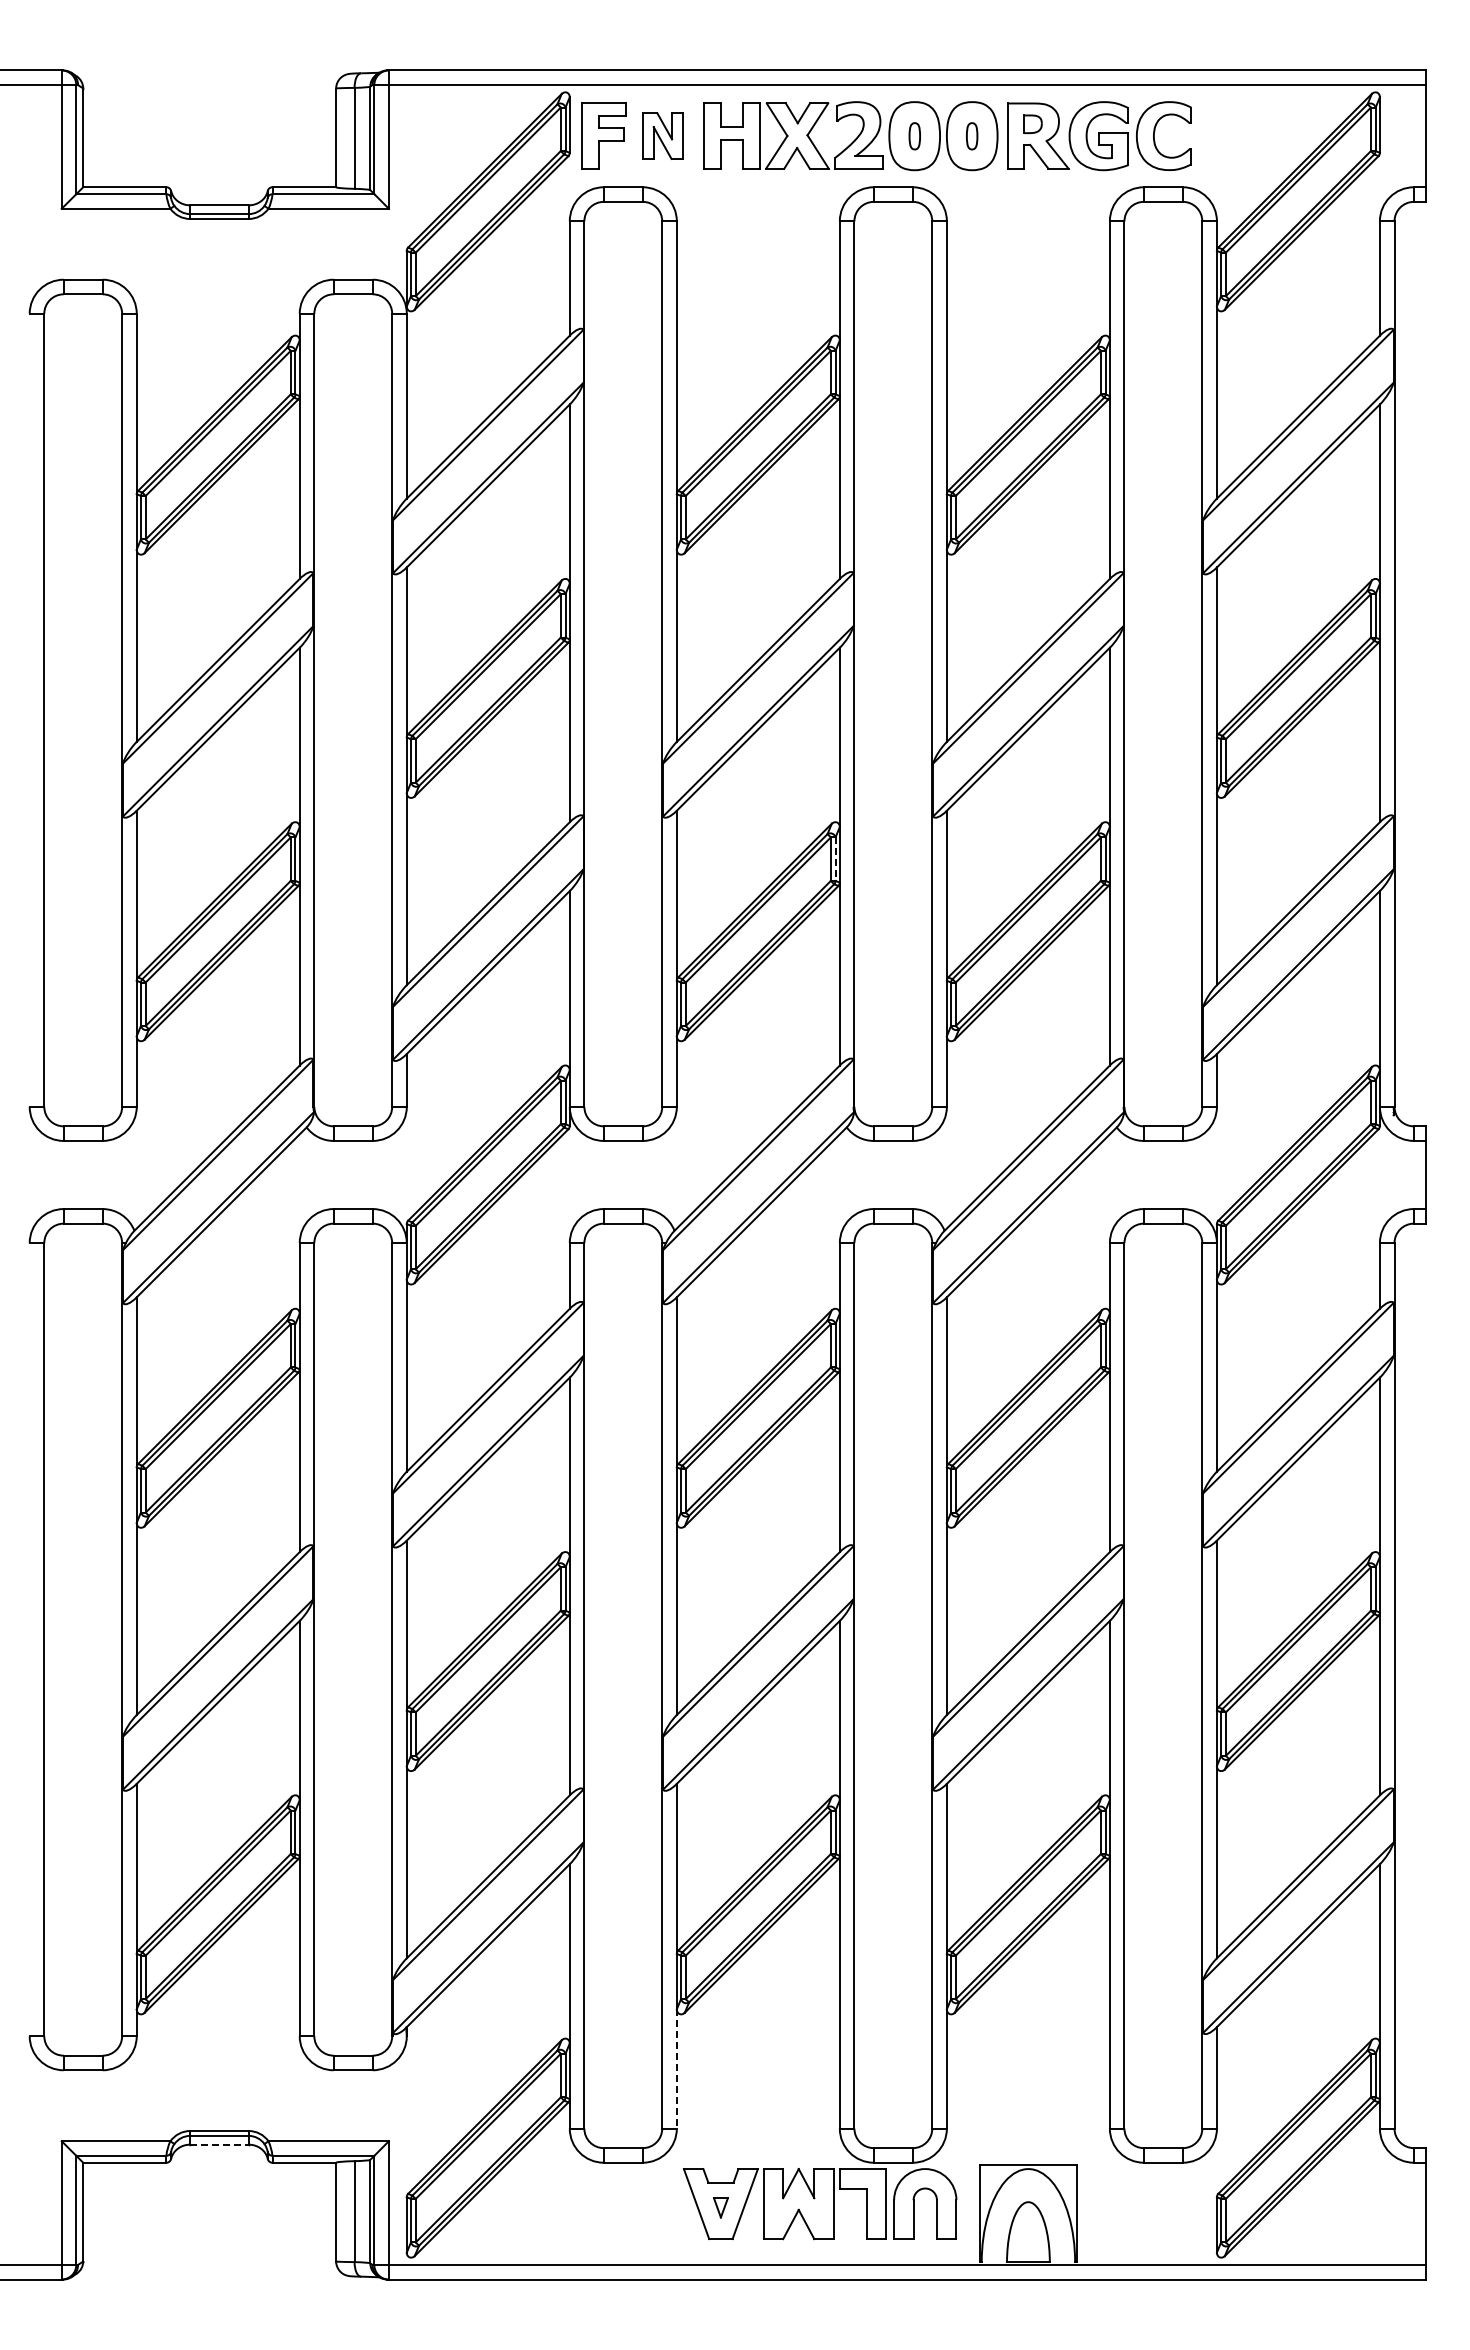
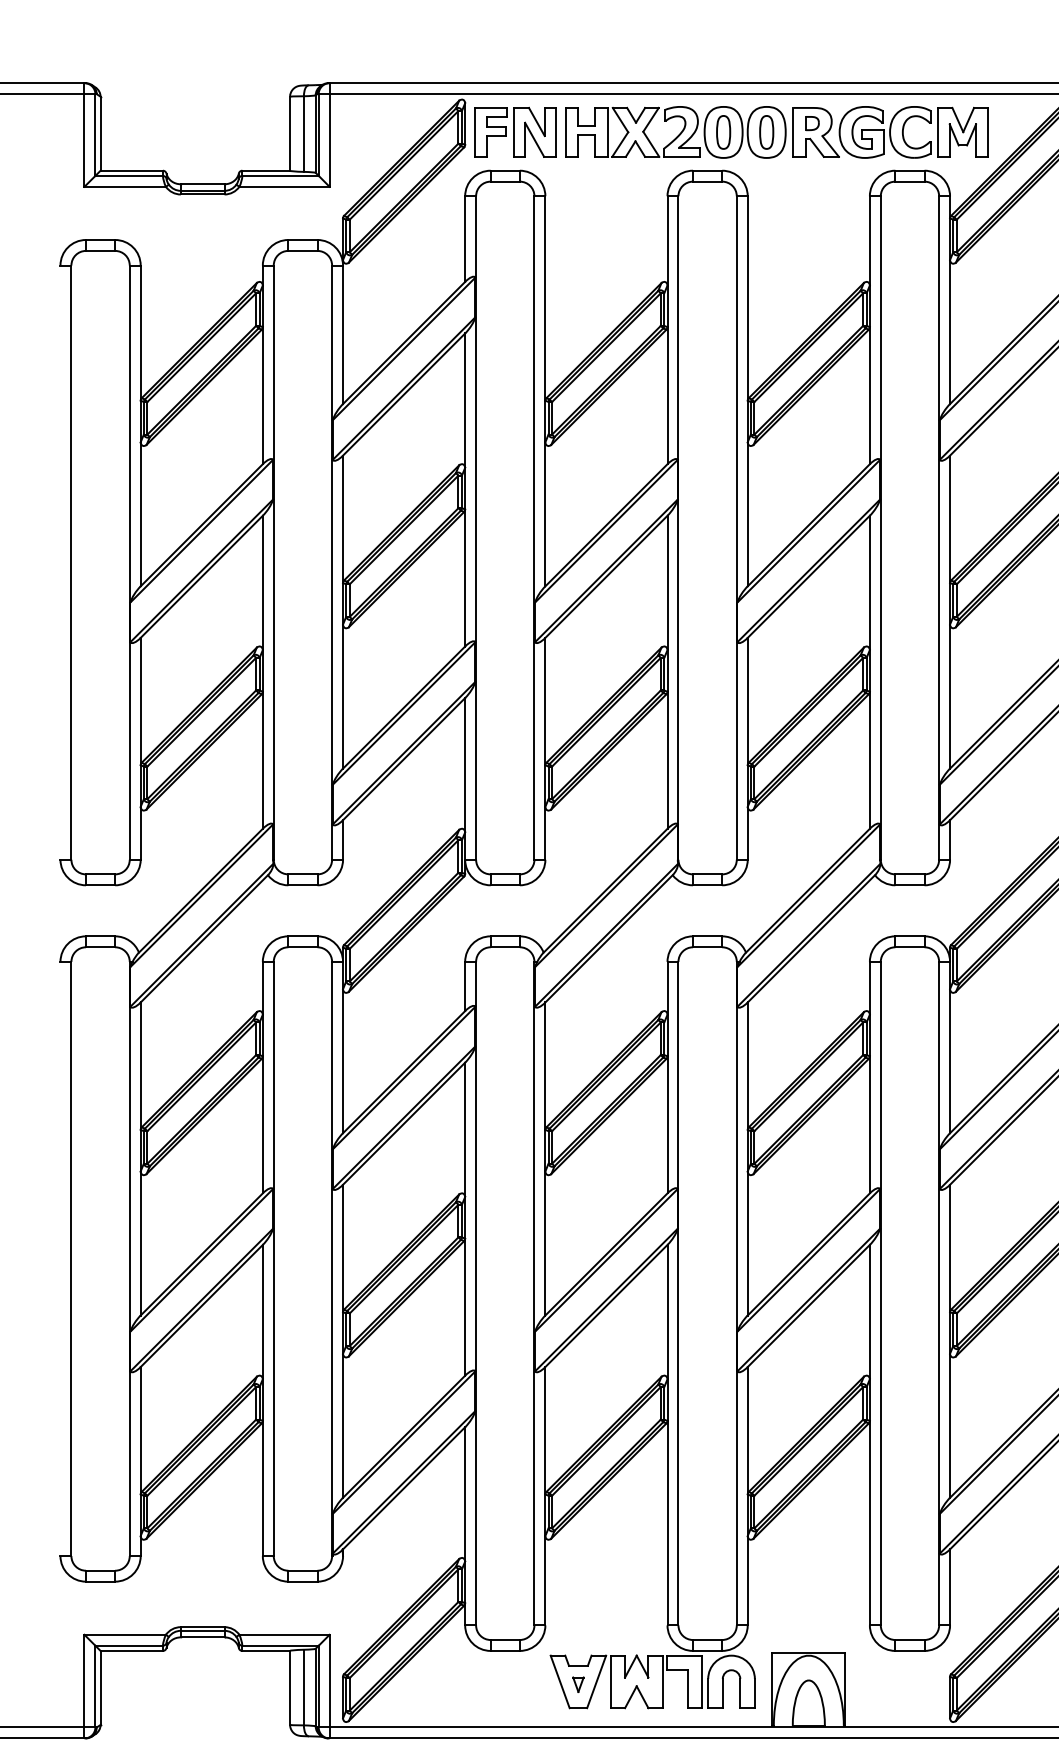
part: (662, 135) -> (534, 131), size x1.43
part: (1234, 135) -> (963, 131), added
part: (914, 136) -> (723, 132), size x1.67
part: (971, 136) -> (766, 132), size x1.67
line: (835, 859) -> (664, 674), dashed -> solid
line: (676, 2069) -> (545, 1581), dashed -> solid
line: (219, 2144) -> (202, 1637), dashed -> solid

